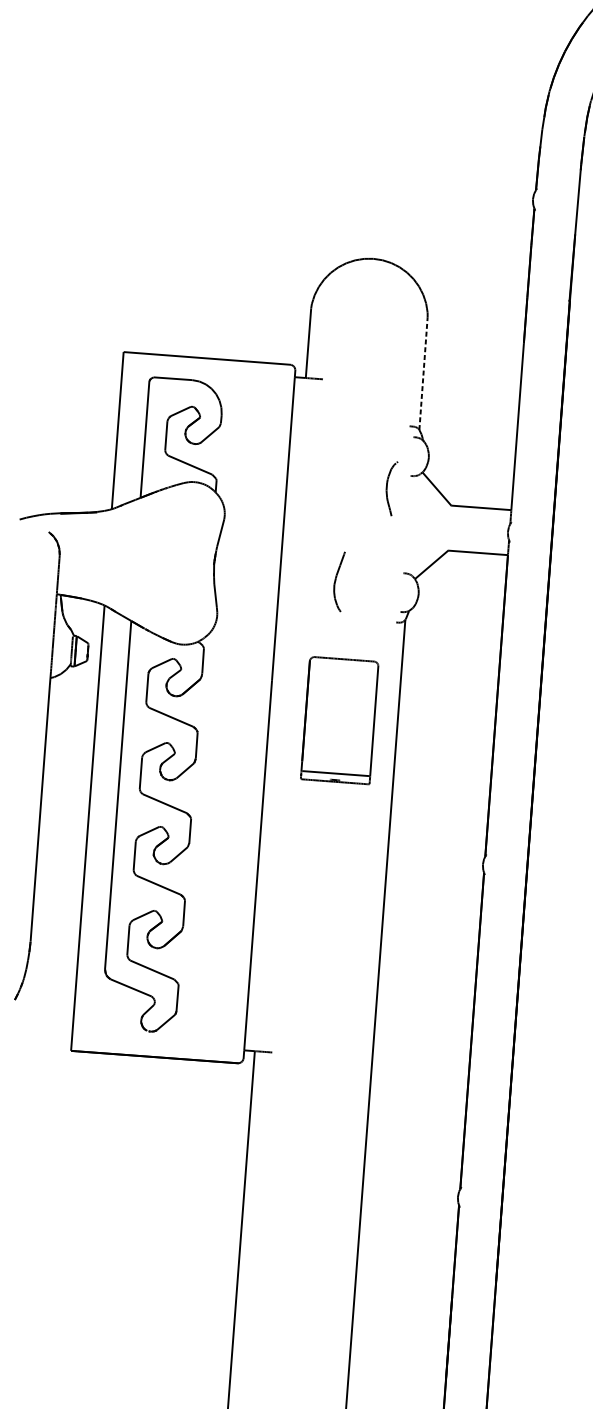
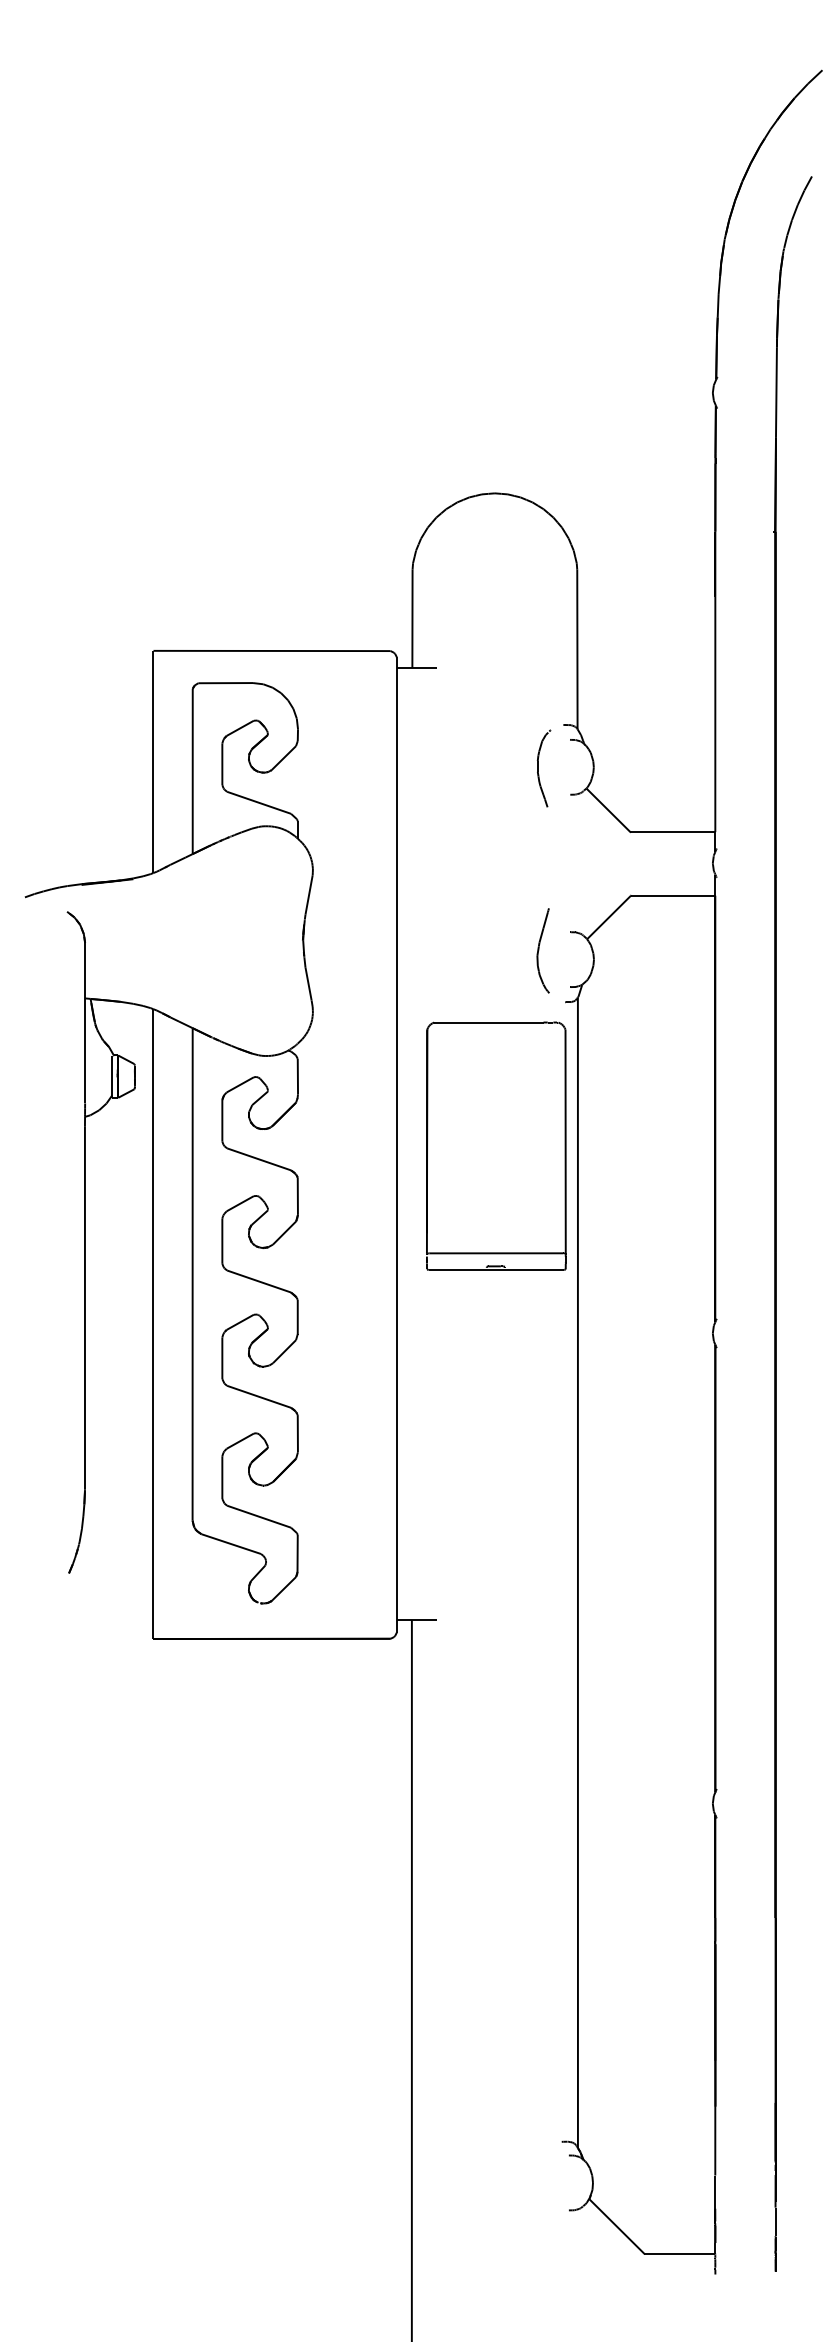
line: (423, 373) -> (577, 649), dashed -> solid
part: (390, 488) -> (543, 768), moved
part: (338, 581) -> (542, 950), moved
part: (339, 720) -> (496, 1145), size x1.43

